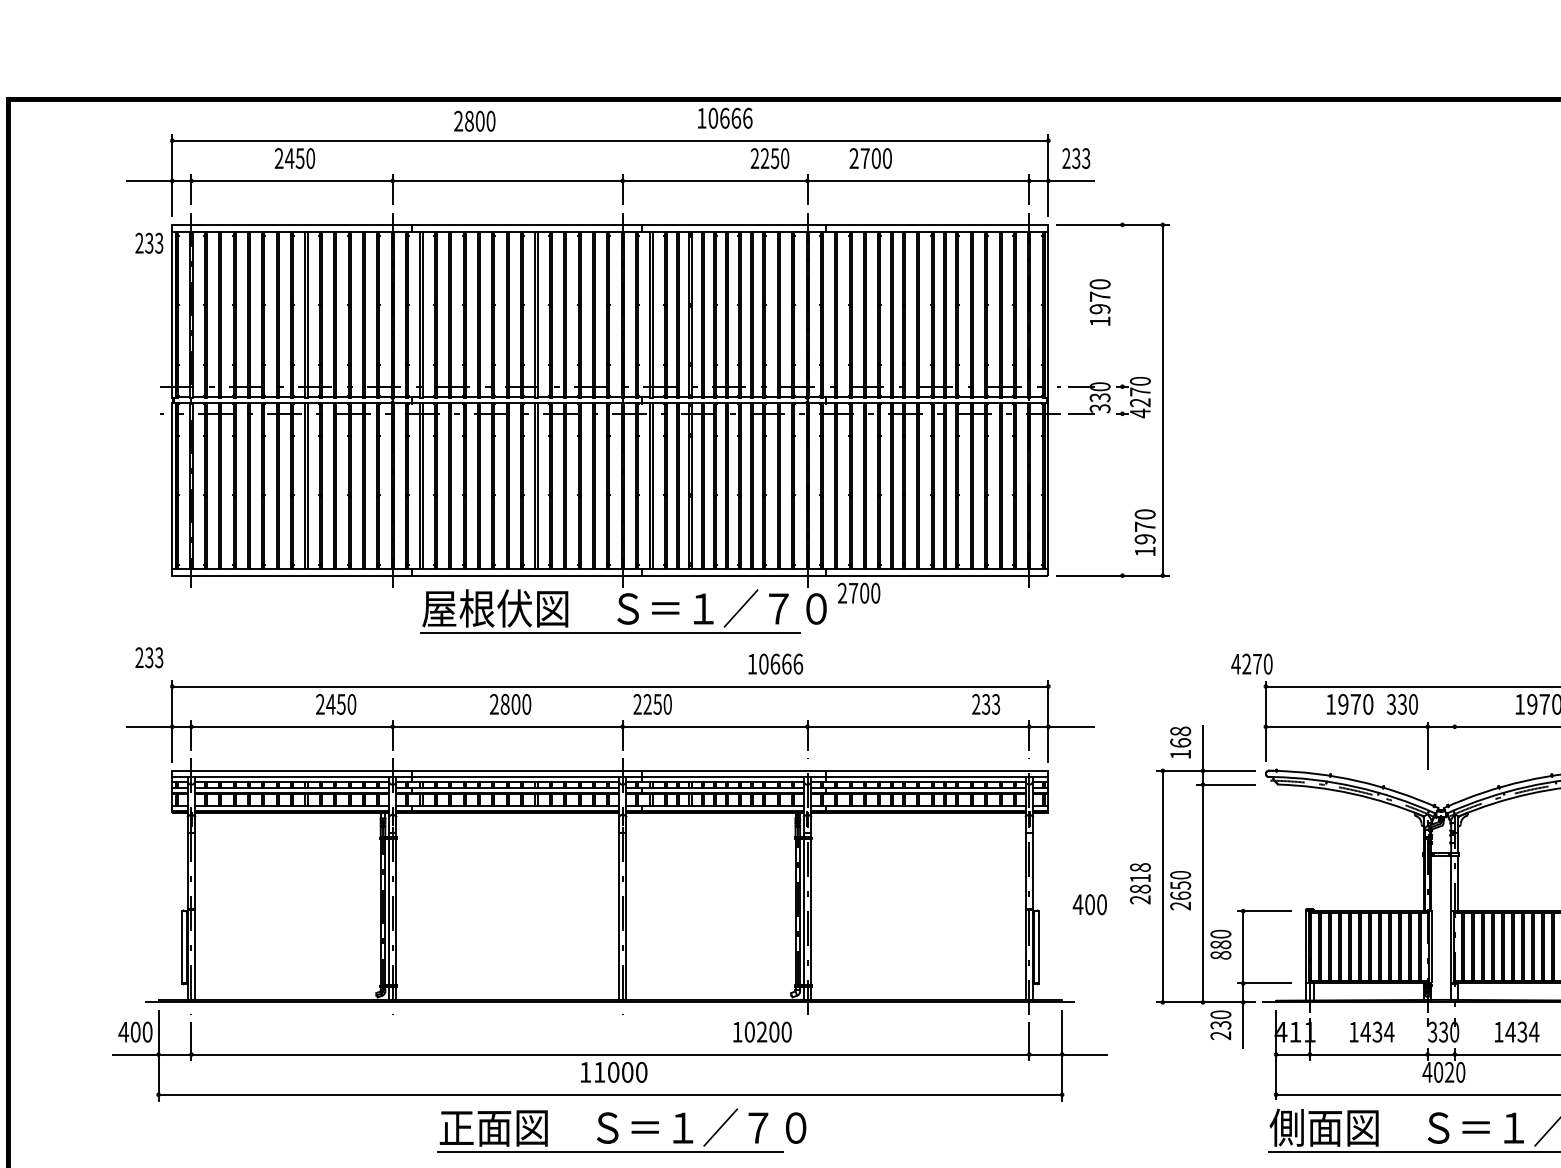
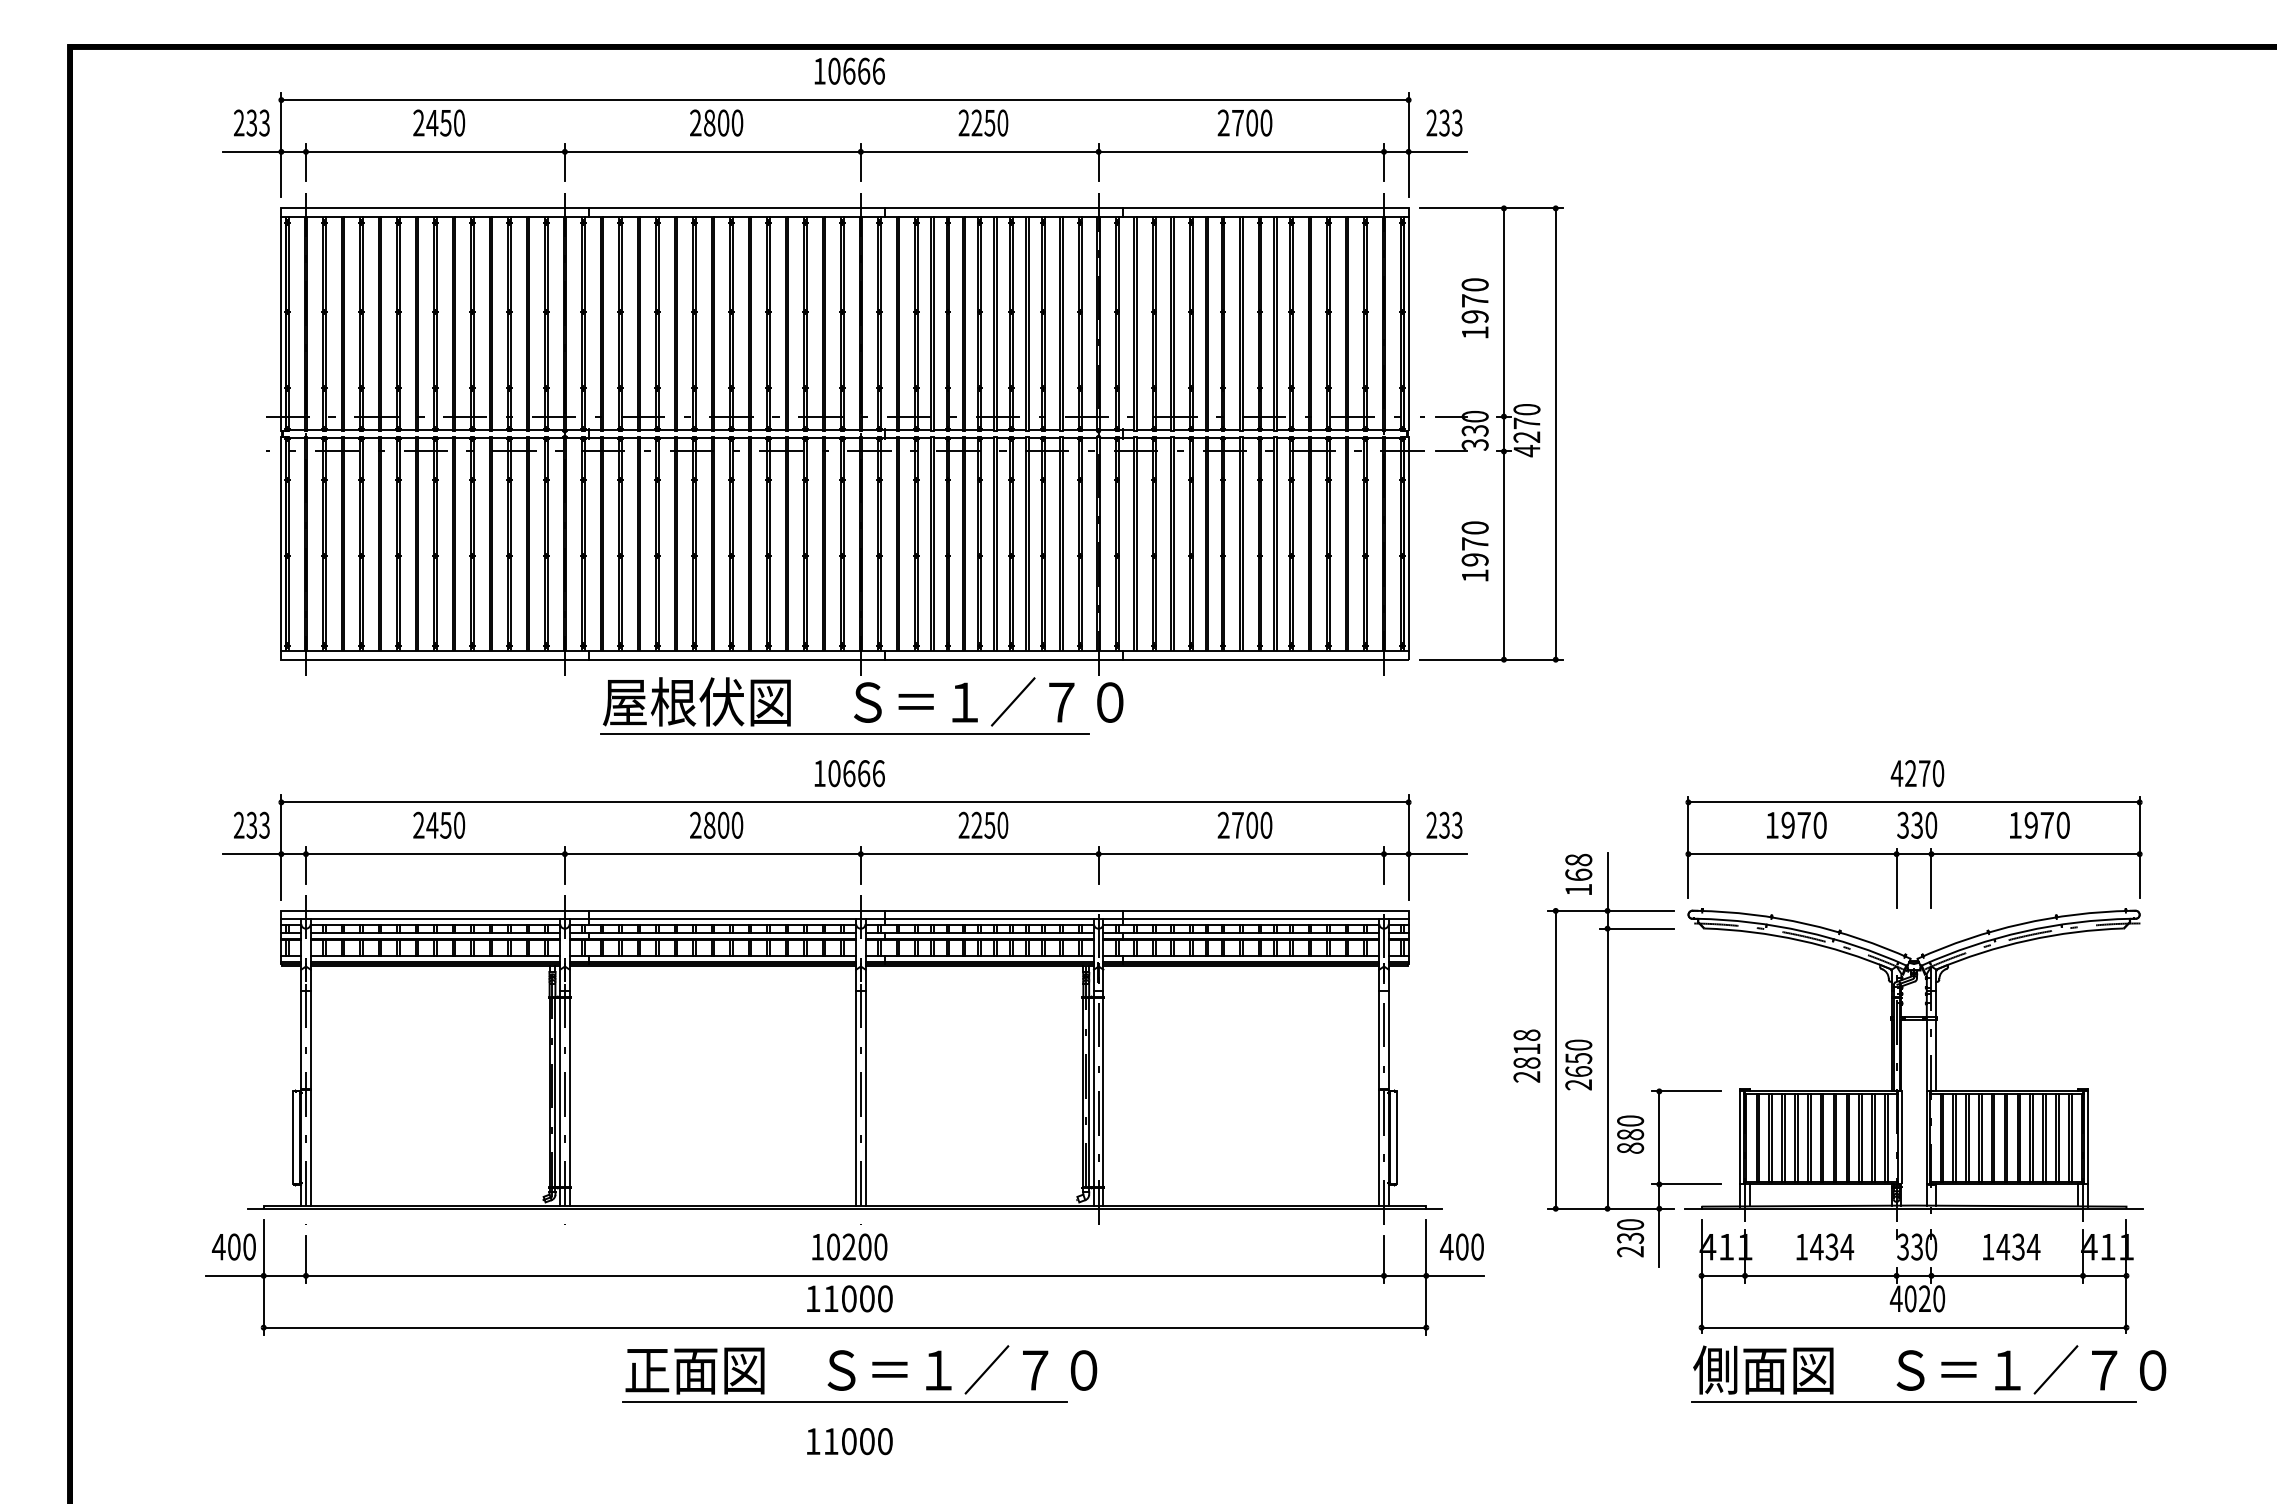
text: (724, 117) -> (849, 70), moved
text: (474, 120) -> (716, 122), moved
text: (770, 158) -> (983, 122), moved
text: (870, 158) -> (1244, 122), moved
text: (149, 242) -> (251, 122), moved
line: (1122, 399) -> (1503, 433), added
text: (1144, 532) -> (1474, 551), moved
text: (858, 592) -> (1244, 824), moved
text: (149, 657) -> (251, 824), moved
text: (775, 664) -> (849, 773), moved
text: (1251, 664) -> (1917, 773), moved
text: (336, 703) -> (439, 824), moved
text: (652, 703) -> (983, 824), moved
text: (986, 703) -> (1444, 824), moved
text: (1402, 703) -> (1917, 824), moved
line: (1454, 745) -> (1931, 878), added
text: (1089, 904) -> (1461, 1246), moved
text: (762, 1031) -> (849, 1246), moved

